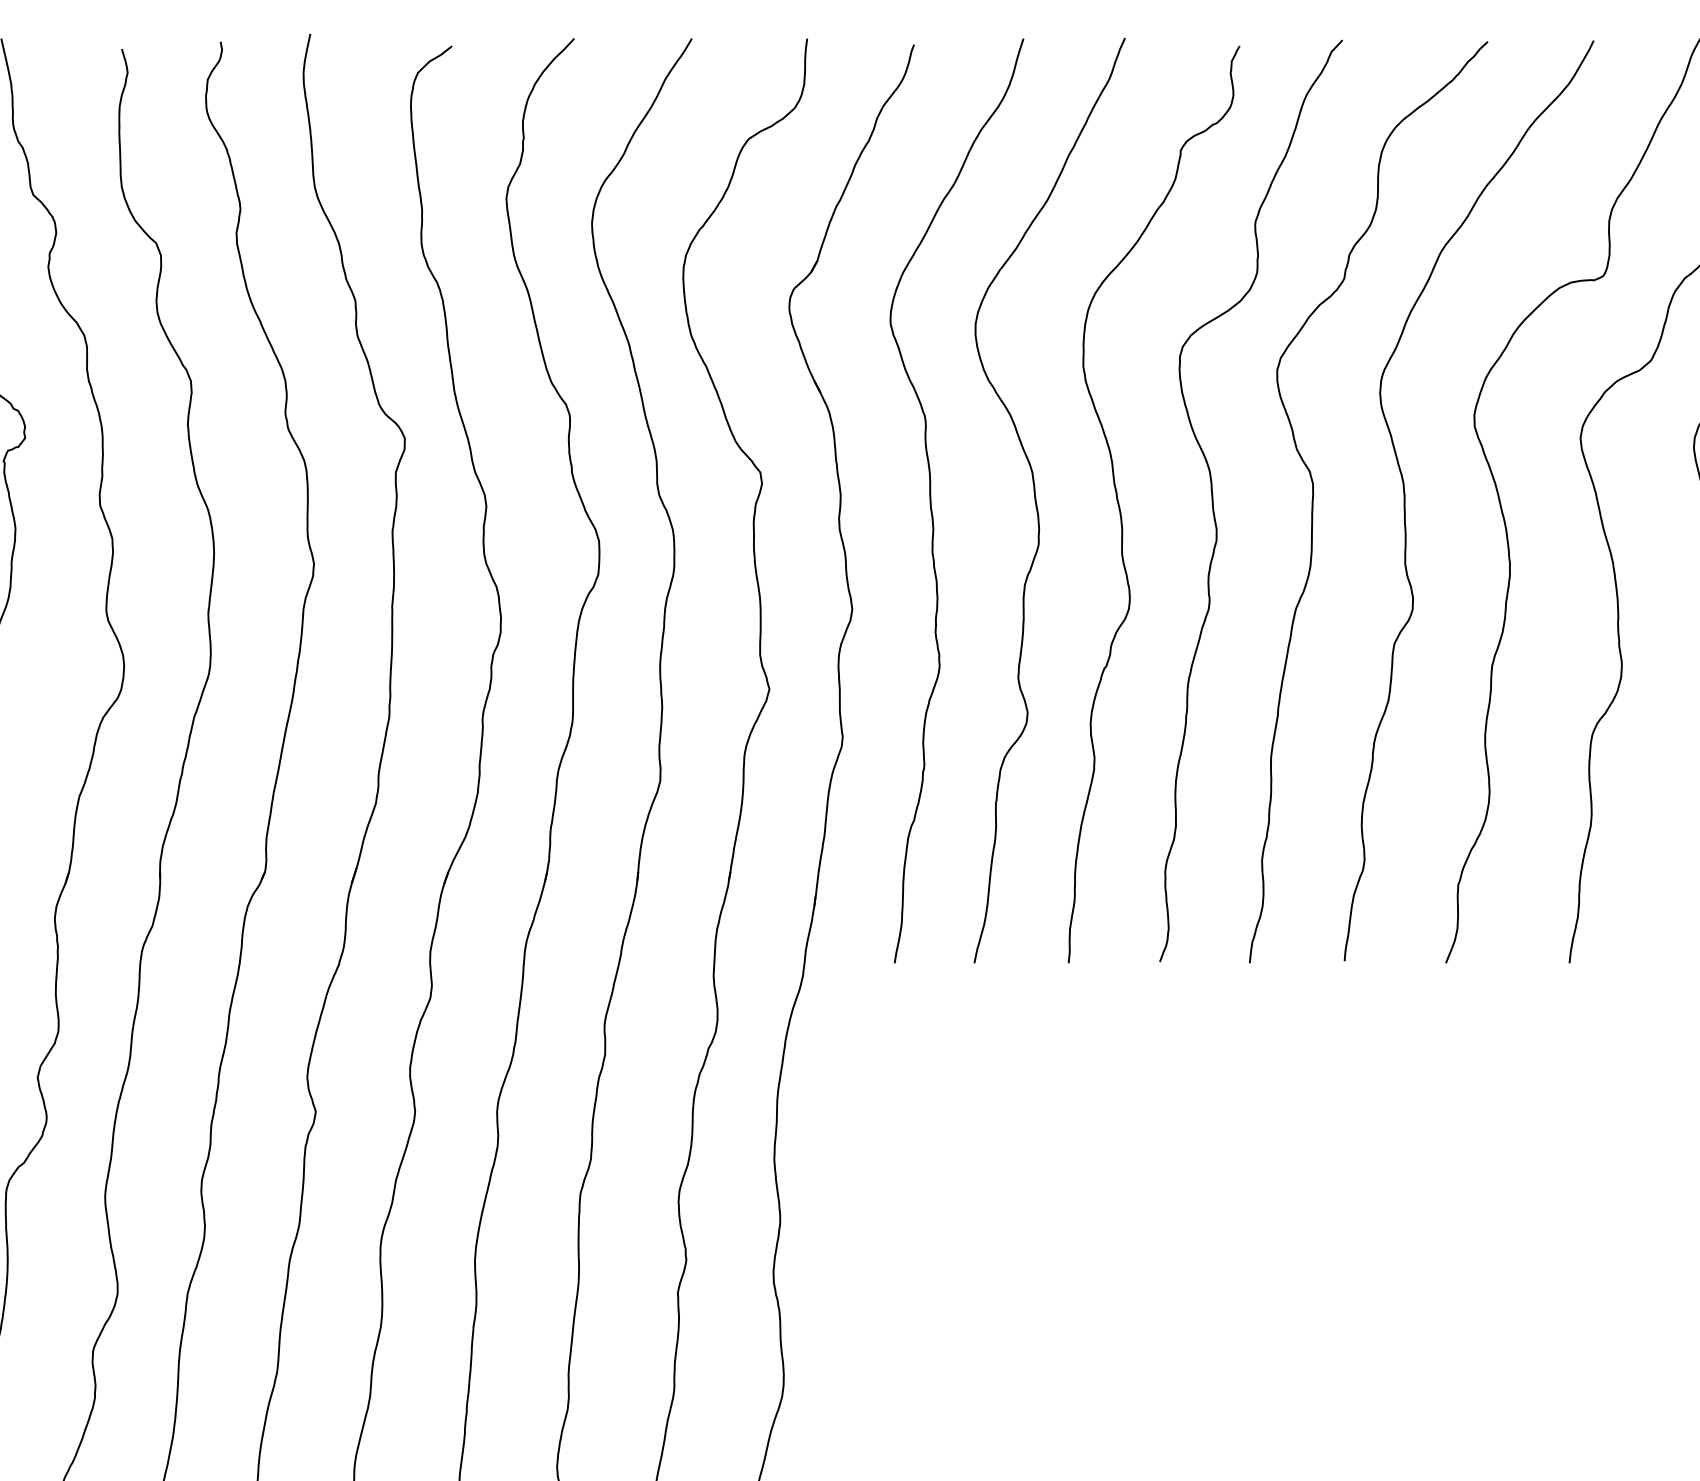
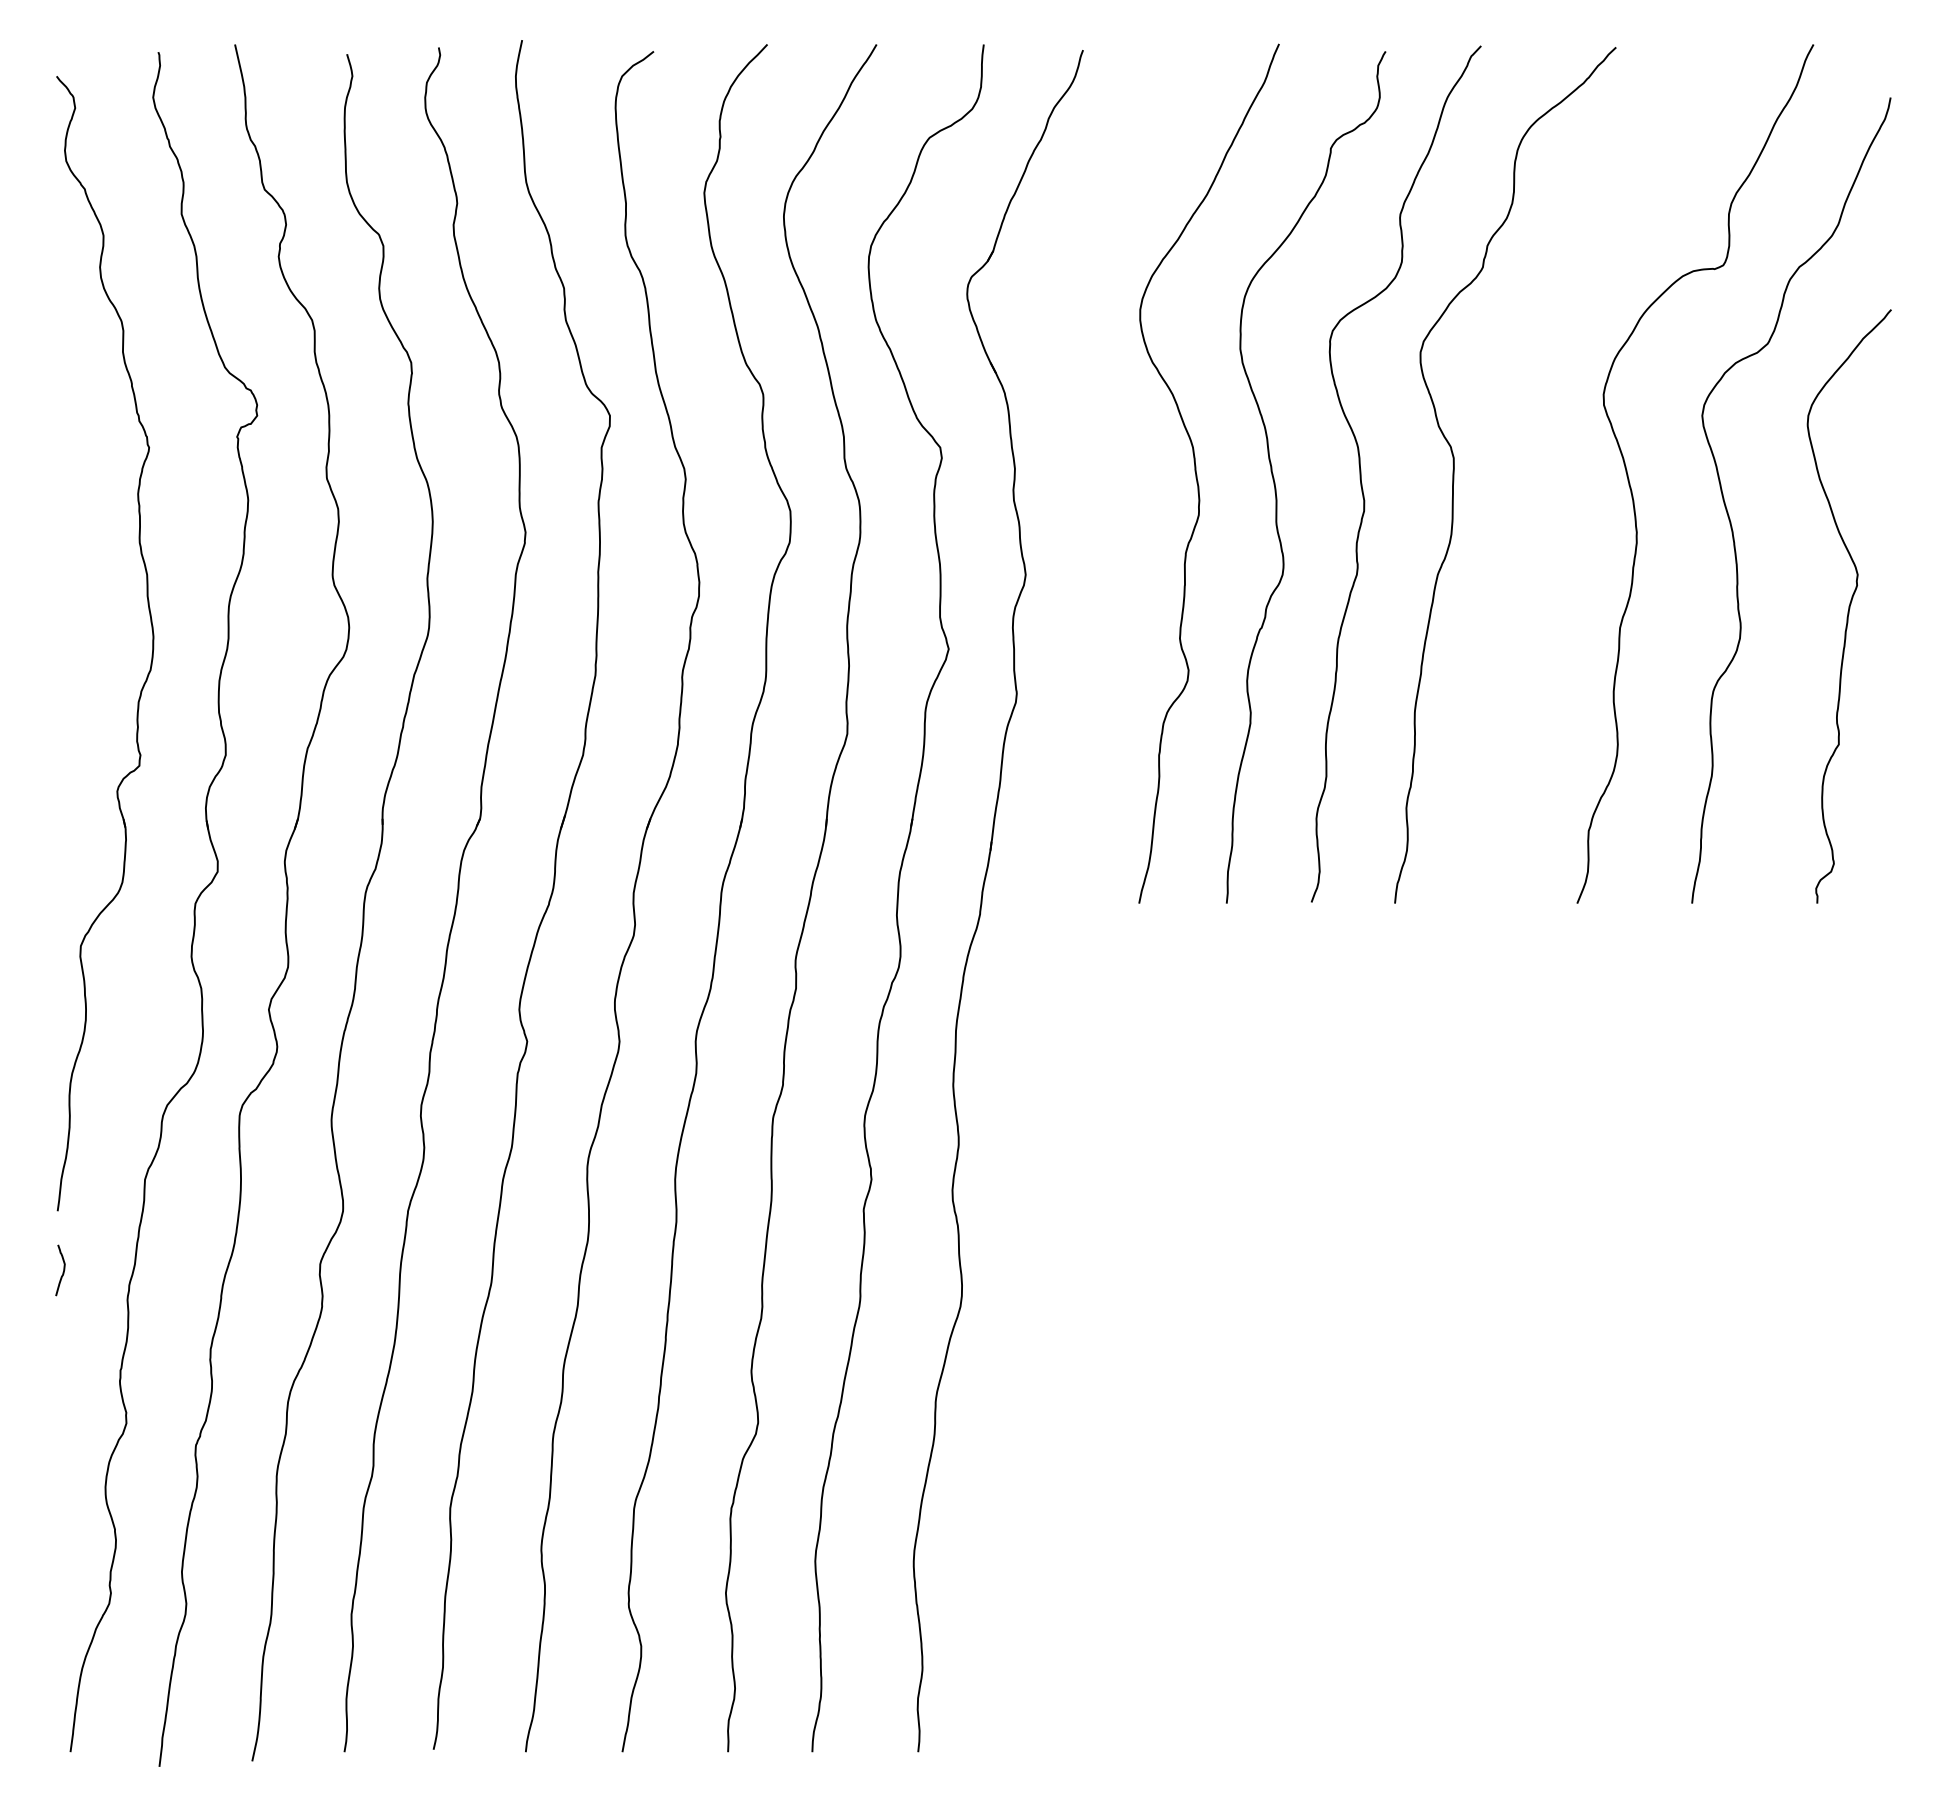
curve: (931, 500) -> (1099, 473), removed
curve: (1405, 500) -> (1539, 473), removed

